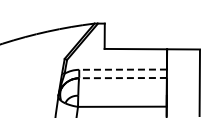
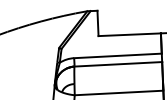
line: (123, 69) -> (118, 55), dashed -> solid
line: (123, 78) -> (118, 64), dashed -> solid

